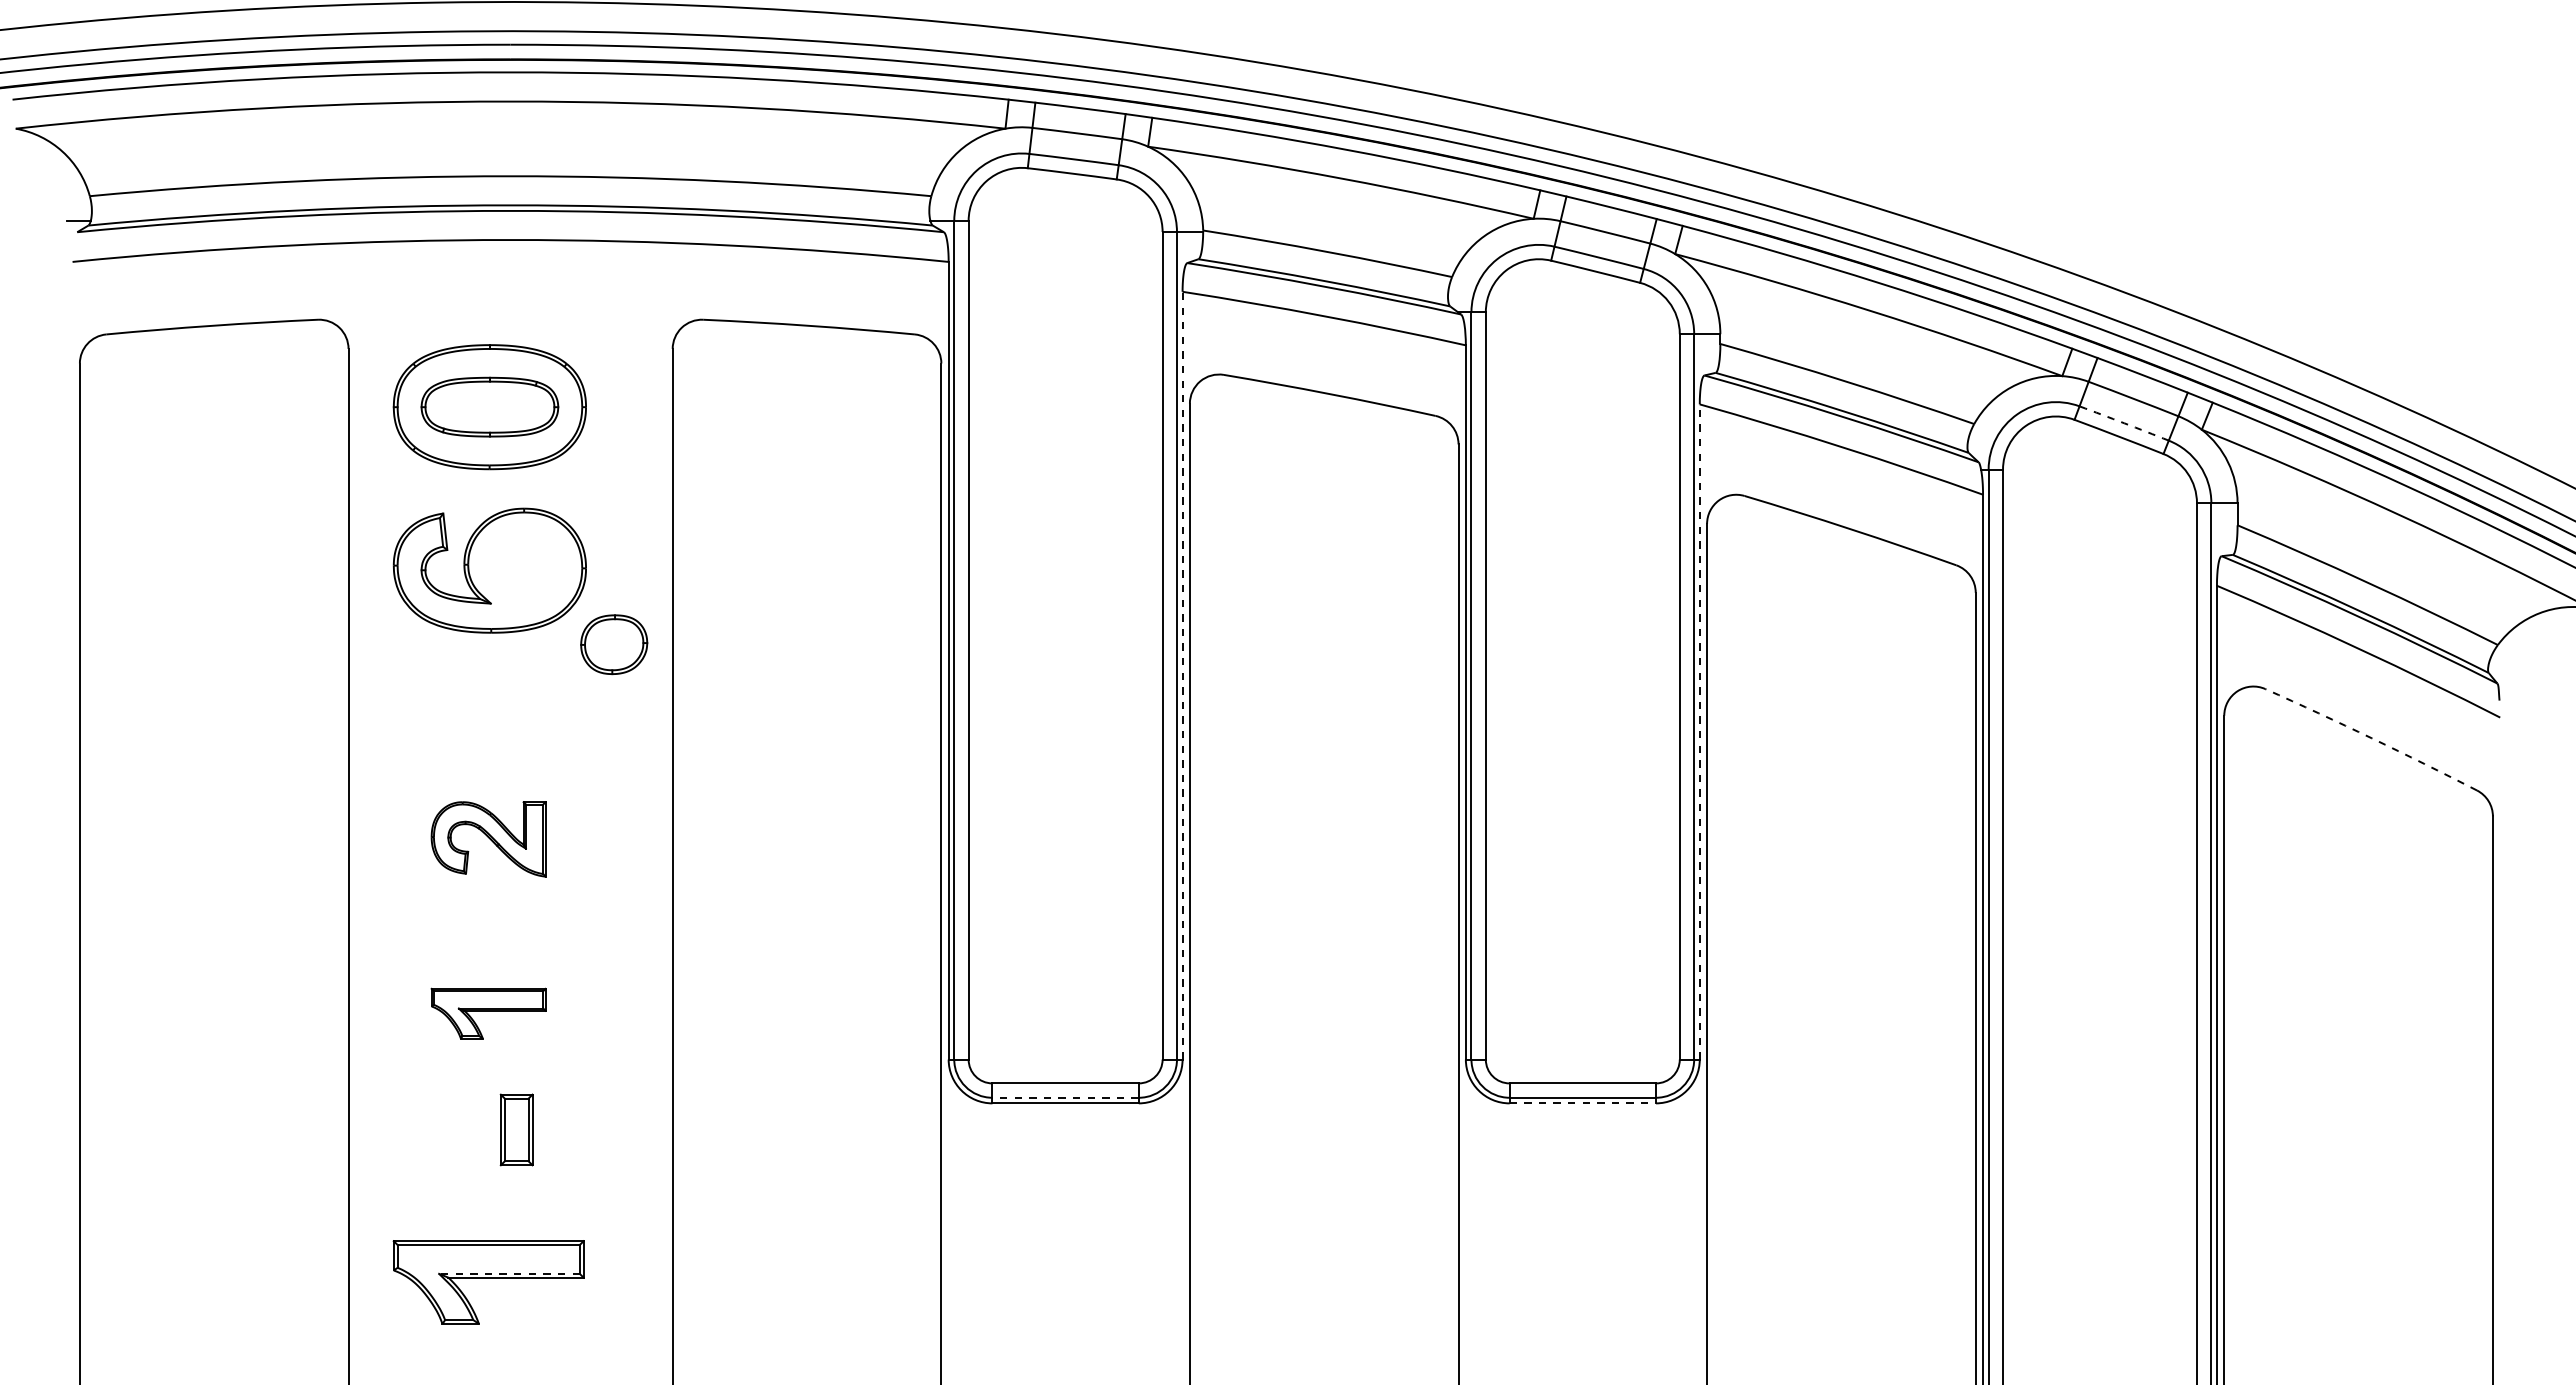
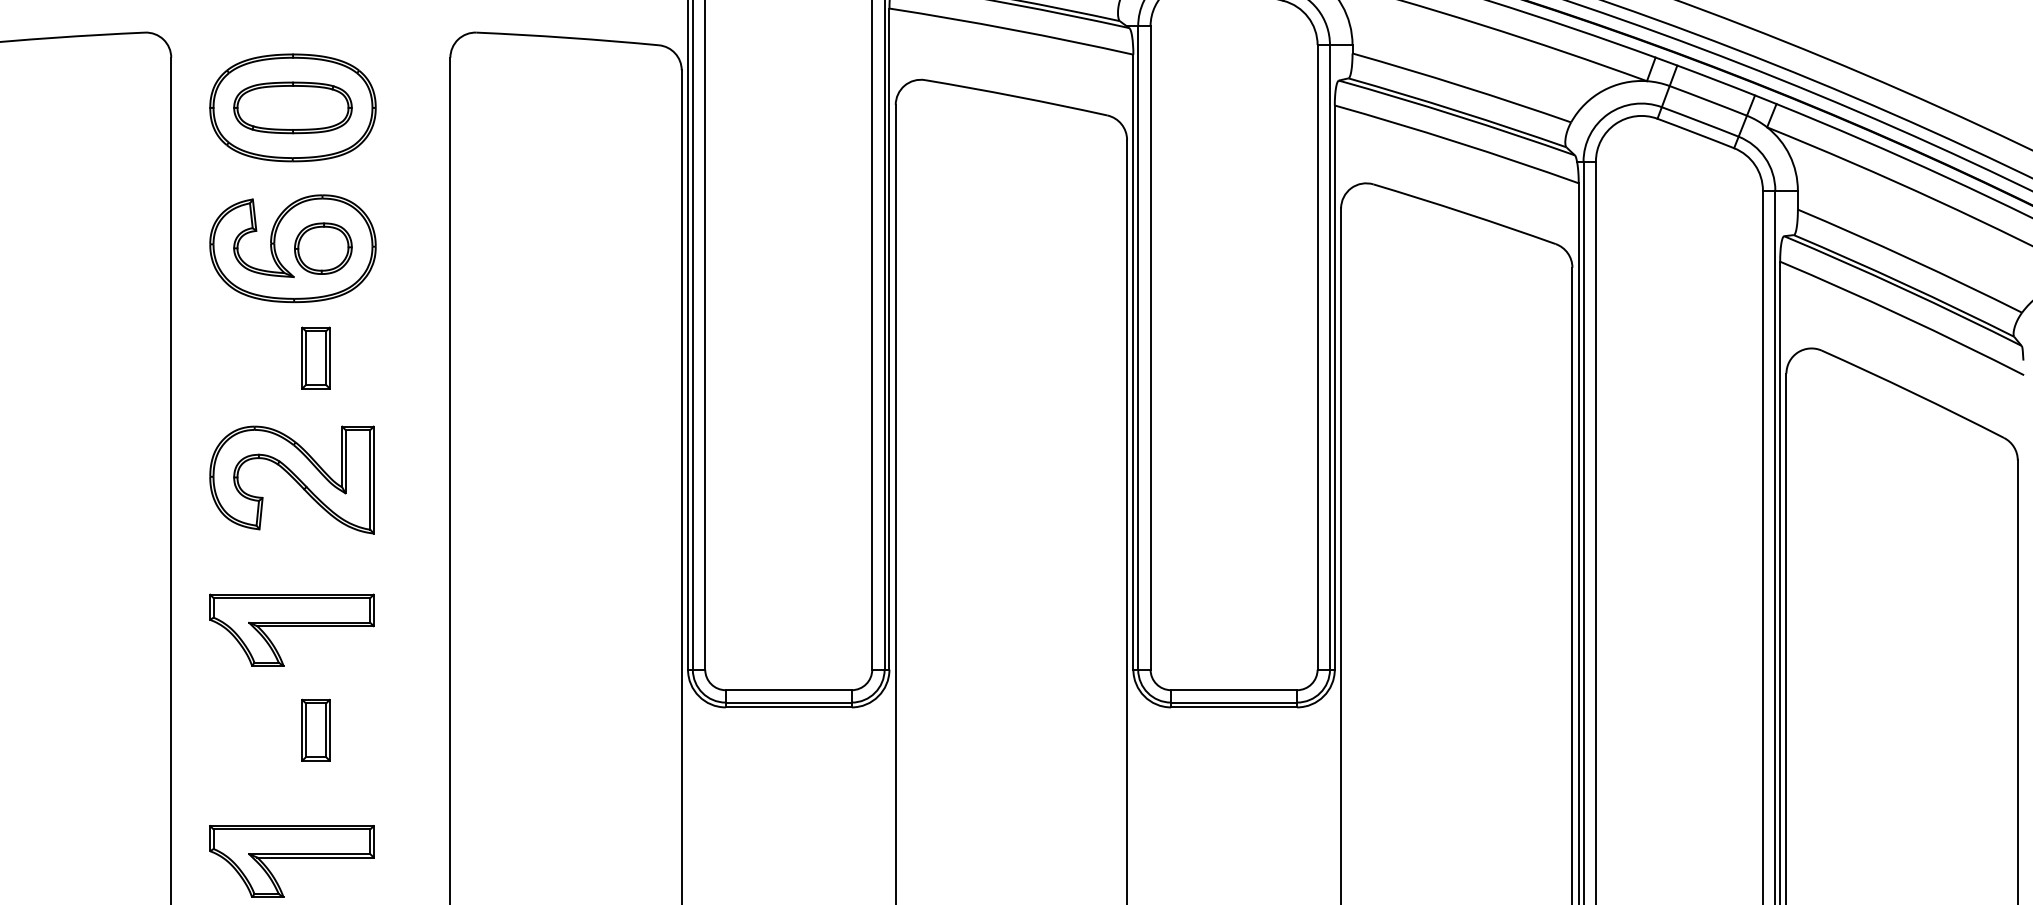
arc: (2124, 423) -> (1700, 121), dashed -> solid
part: (614, 644) -> (323, 248), moved
line: (1182, 675) -> (889, 338), dashed -> solid
part: (516, 697) -> (315, 357), added
line: (1699, 731) -> (1334, 387), dashed -> solid
arc: (2371, 738) -> (1913, 393), dashed -> solid
part: (488, 839) -> (291, 480), size x1.67
part: (488, 1013) -> (291, 630), size x1.67
line: (1065, 1097) -> (788, 702), dashed -> solid
line: (1583, 1103) -> (1234, 707), dashed -> solid
line: (508, 1273) -> (309, 853), dashed -> solid

